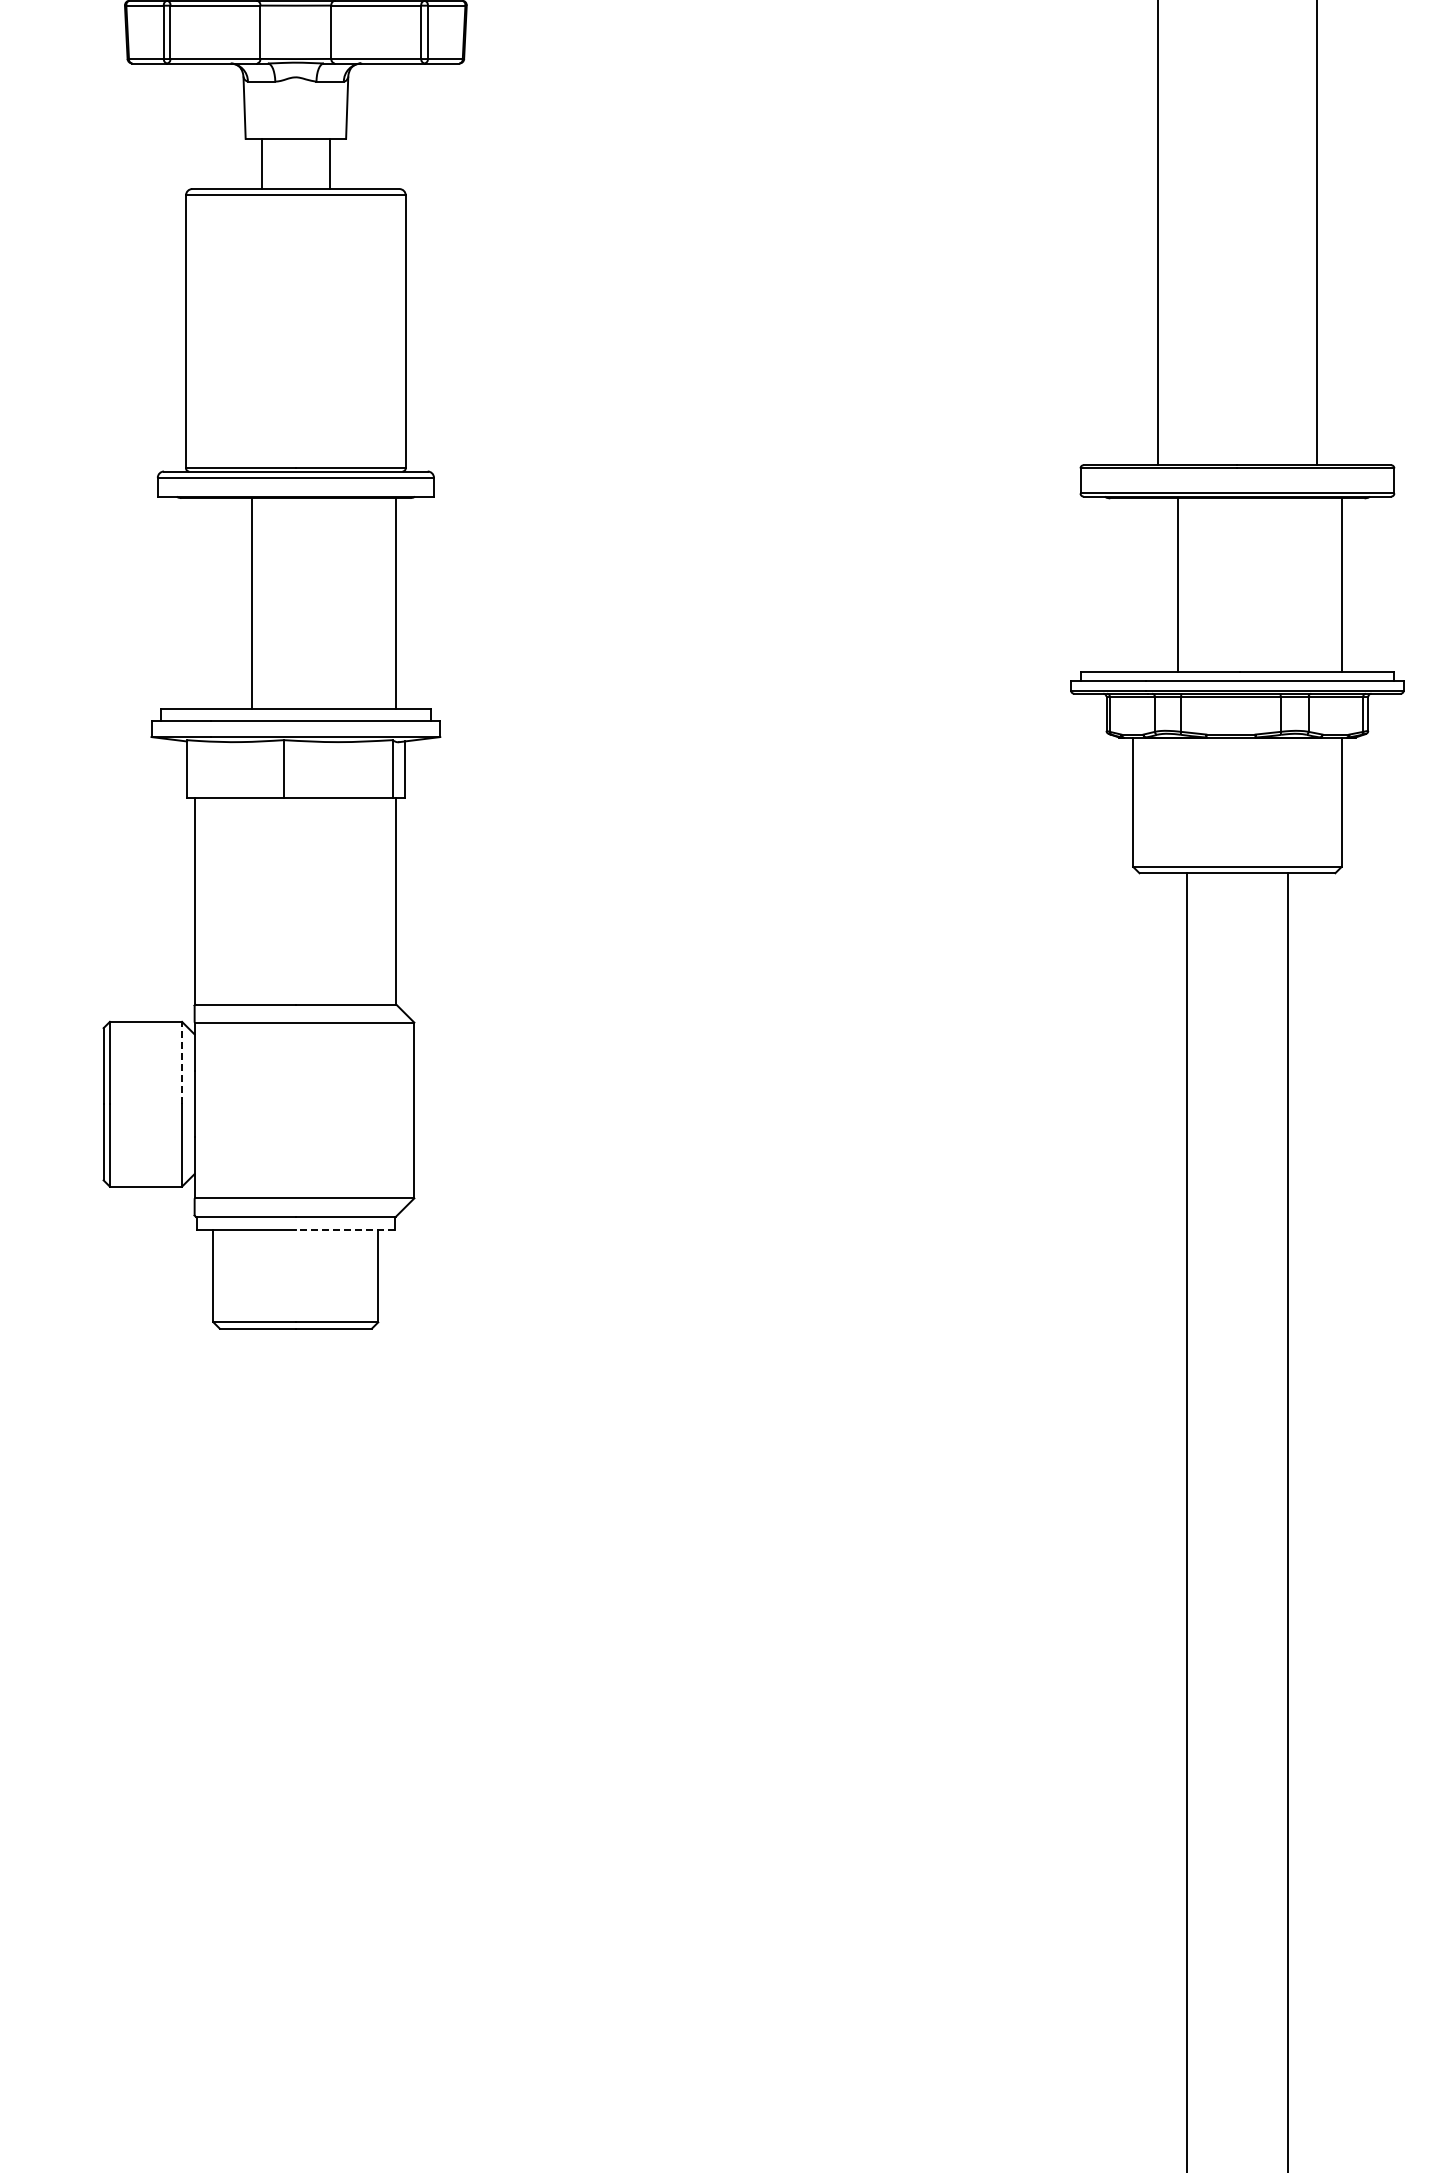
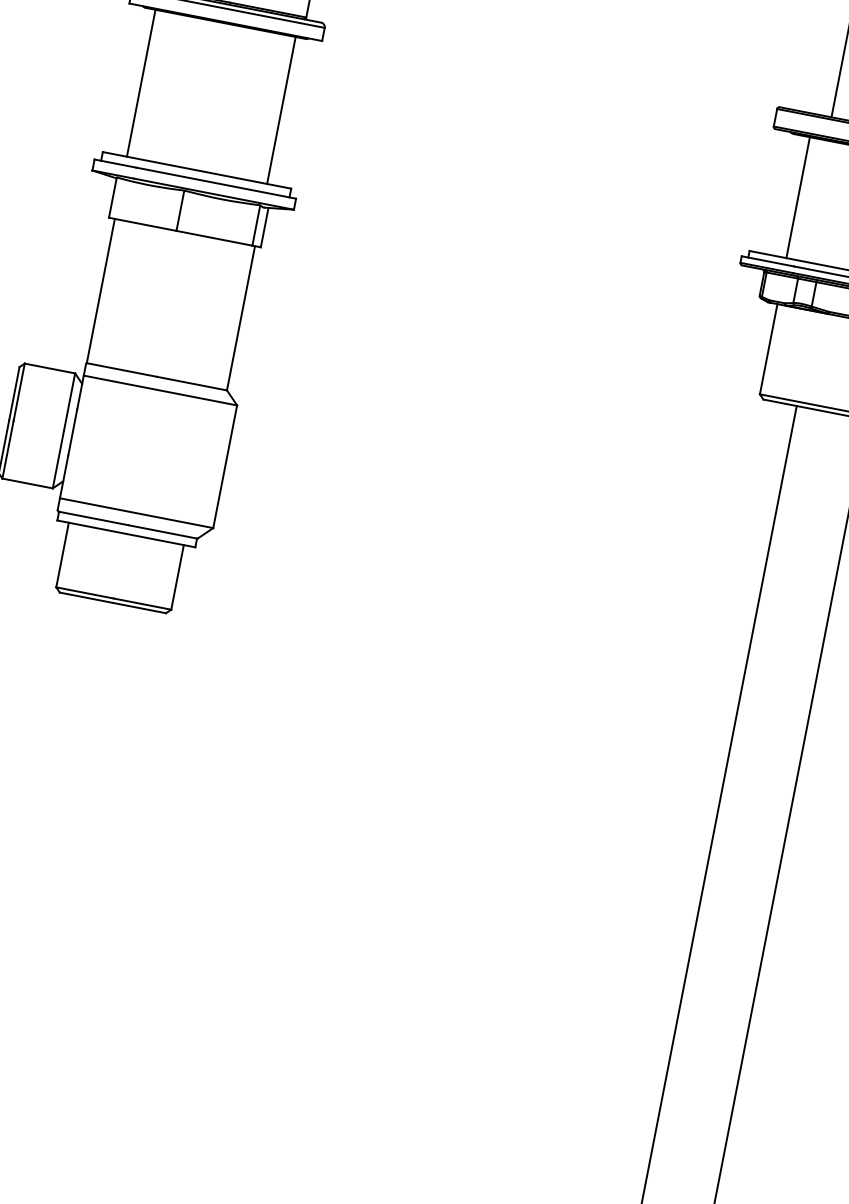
line: (1178, 584) -> (798, 197), moved
line: (252, 603) -> (141, 83), moved
line: (182, 1062) -> (69, 401), dashed -> solid
line: (344, 1229) -> (160, 540), dashed -> solid

